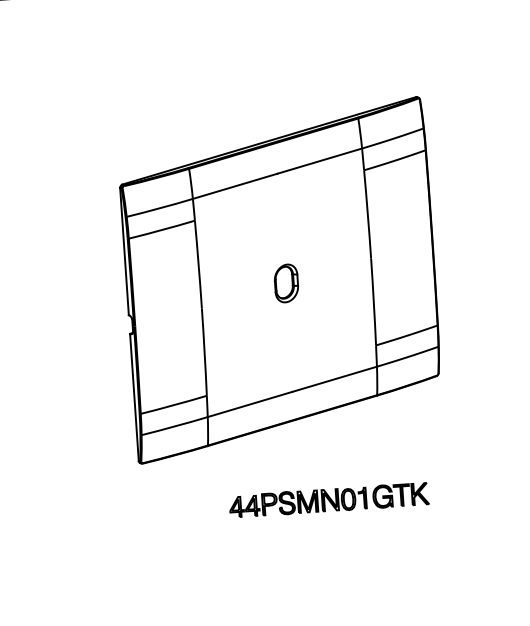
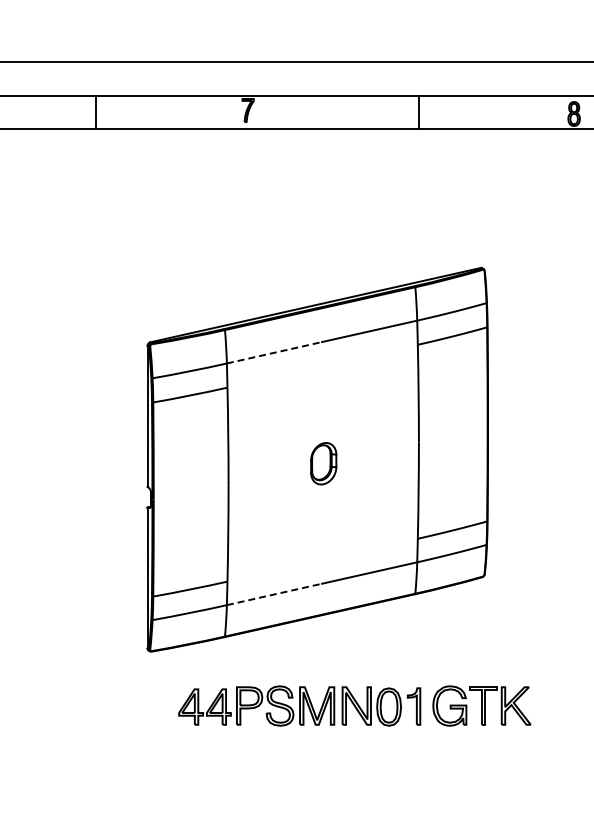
line: (235, 186) -> (274, 352), solid -> dashed
line: (250, 404) -> (274, 594), solid -> dashed
part: (328, 499) -> (353, 705), size x1.6

